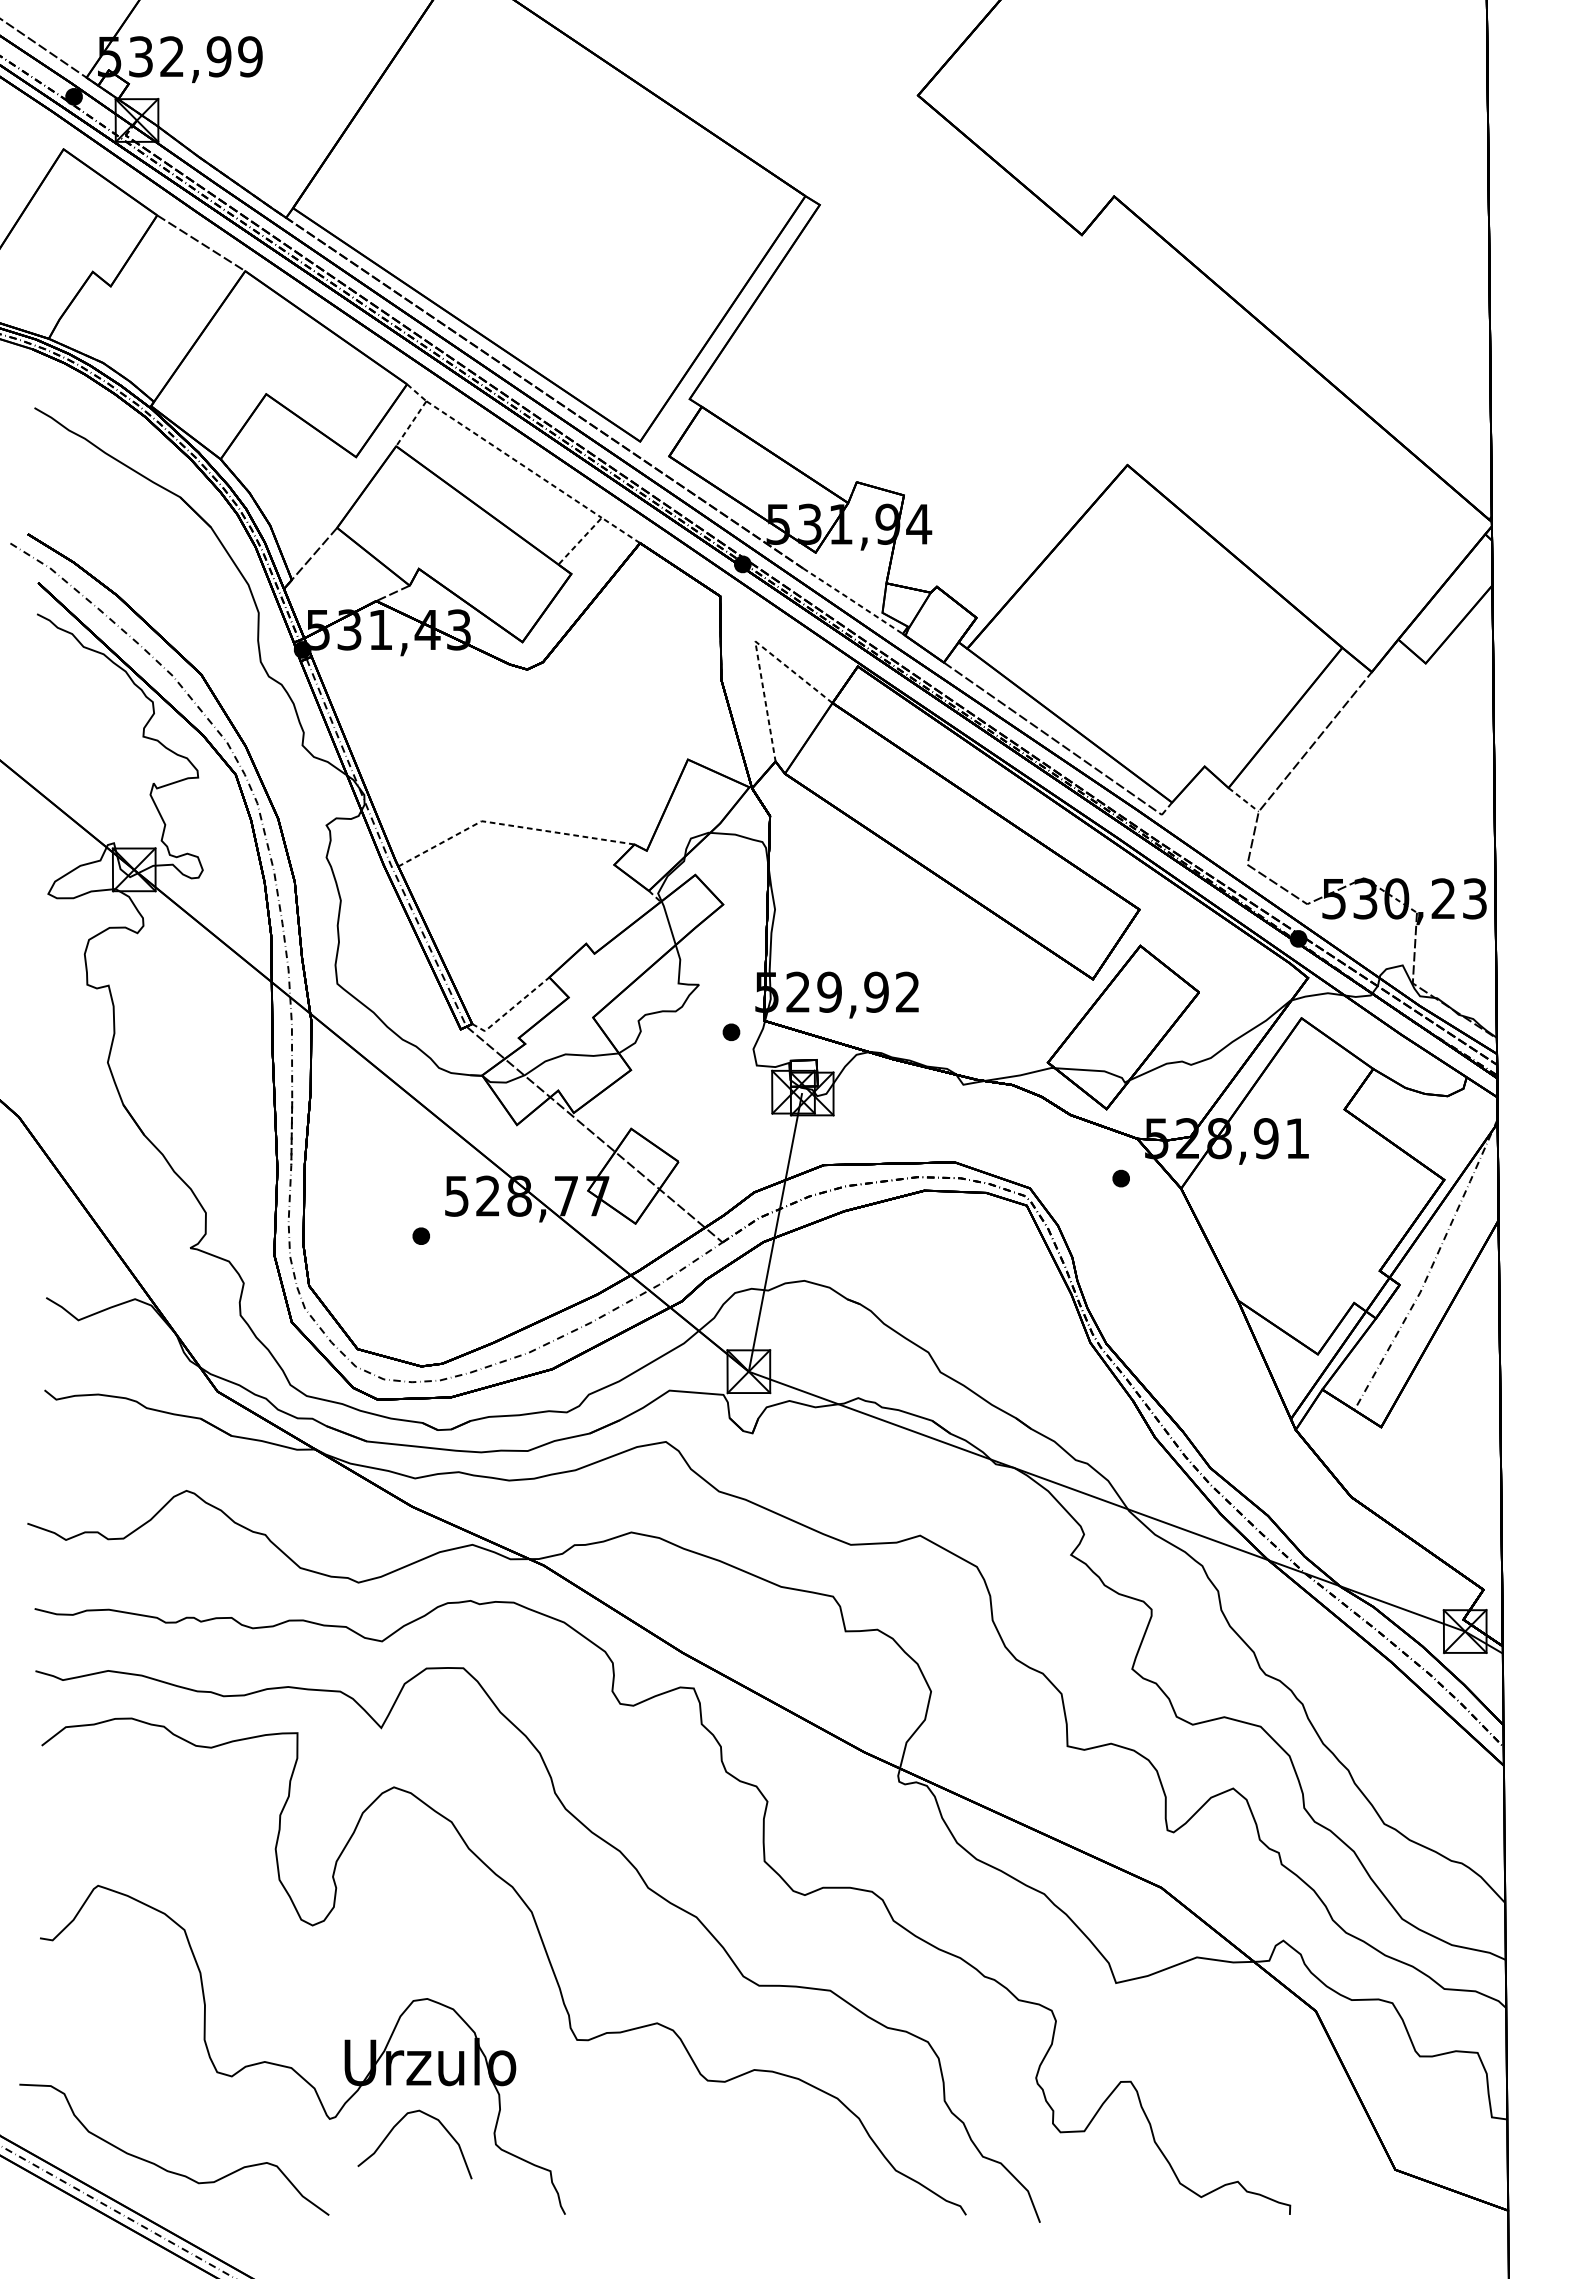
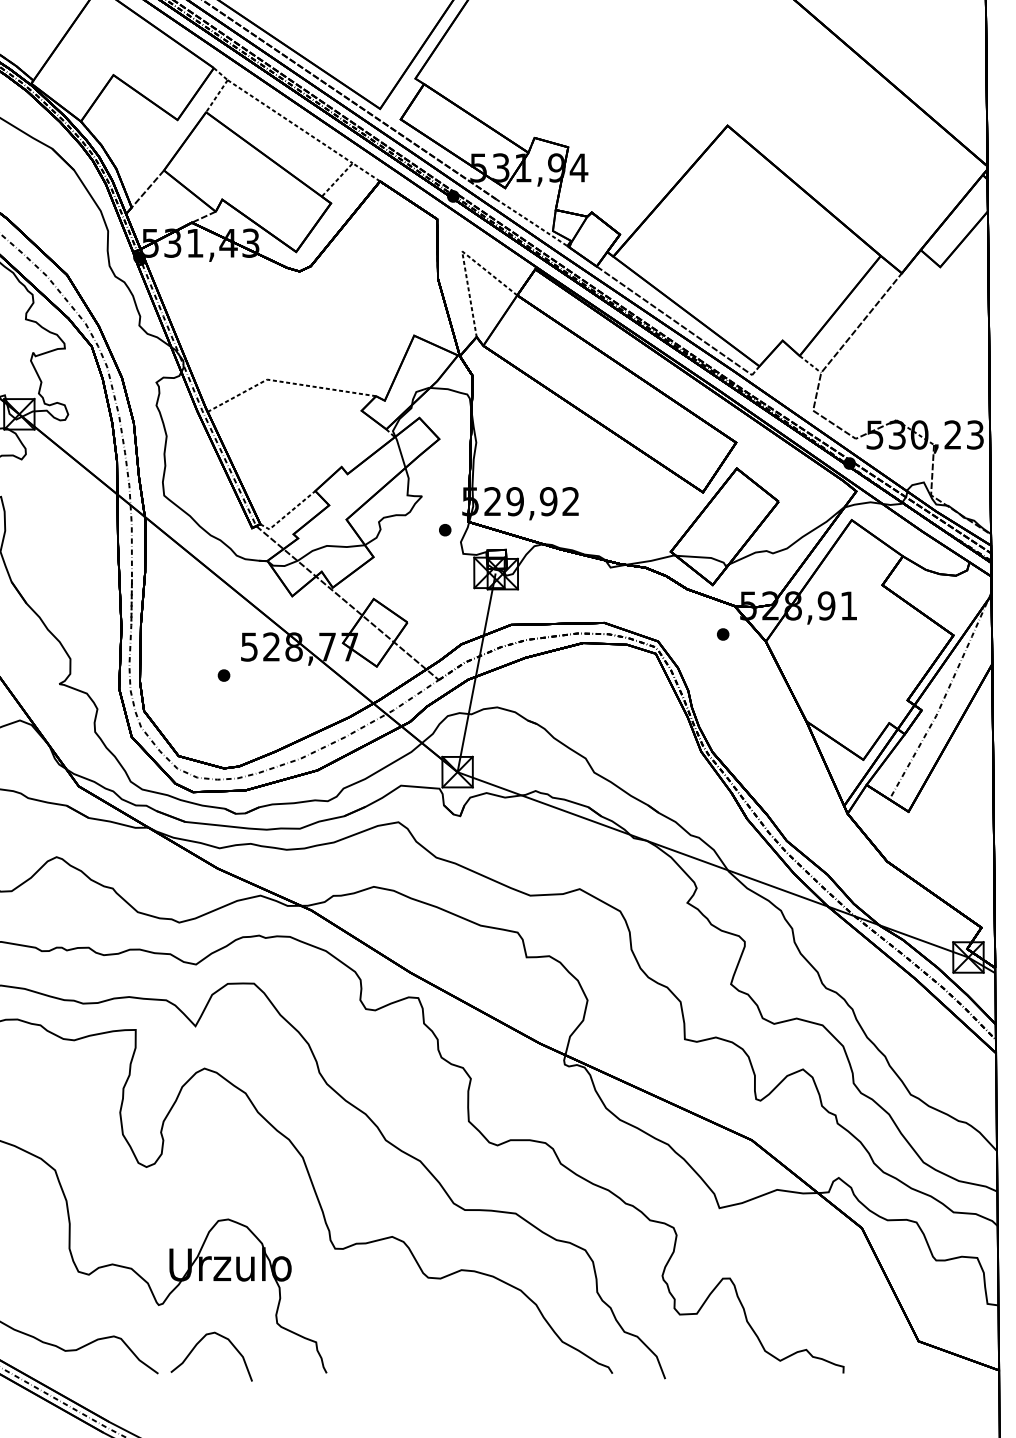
curve: (394, 2128) -> (197, 1345), moved

